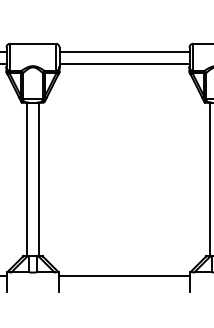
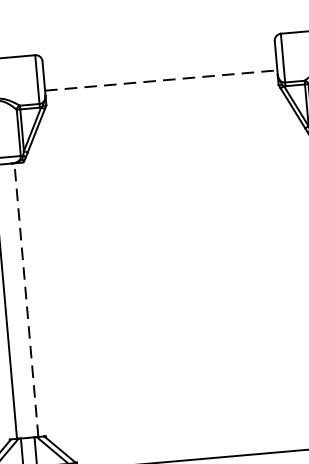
line: (124, 52) -> (159, 60), removed
line: (124, 63) -> (161, 79), solid -> dashed
line: (38, 179) -> (25, 300), solid -> dashed

